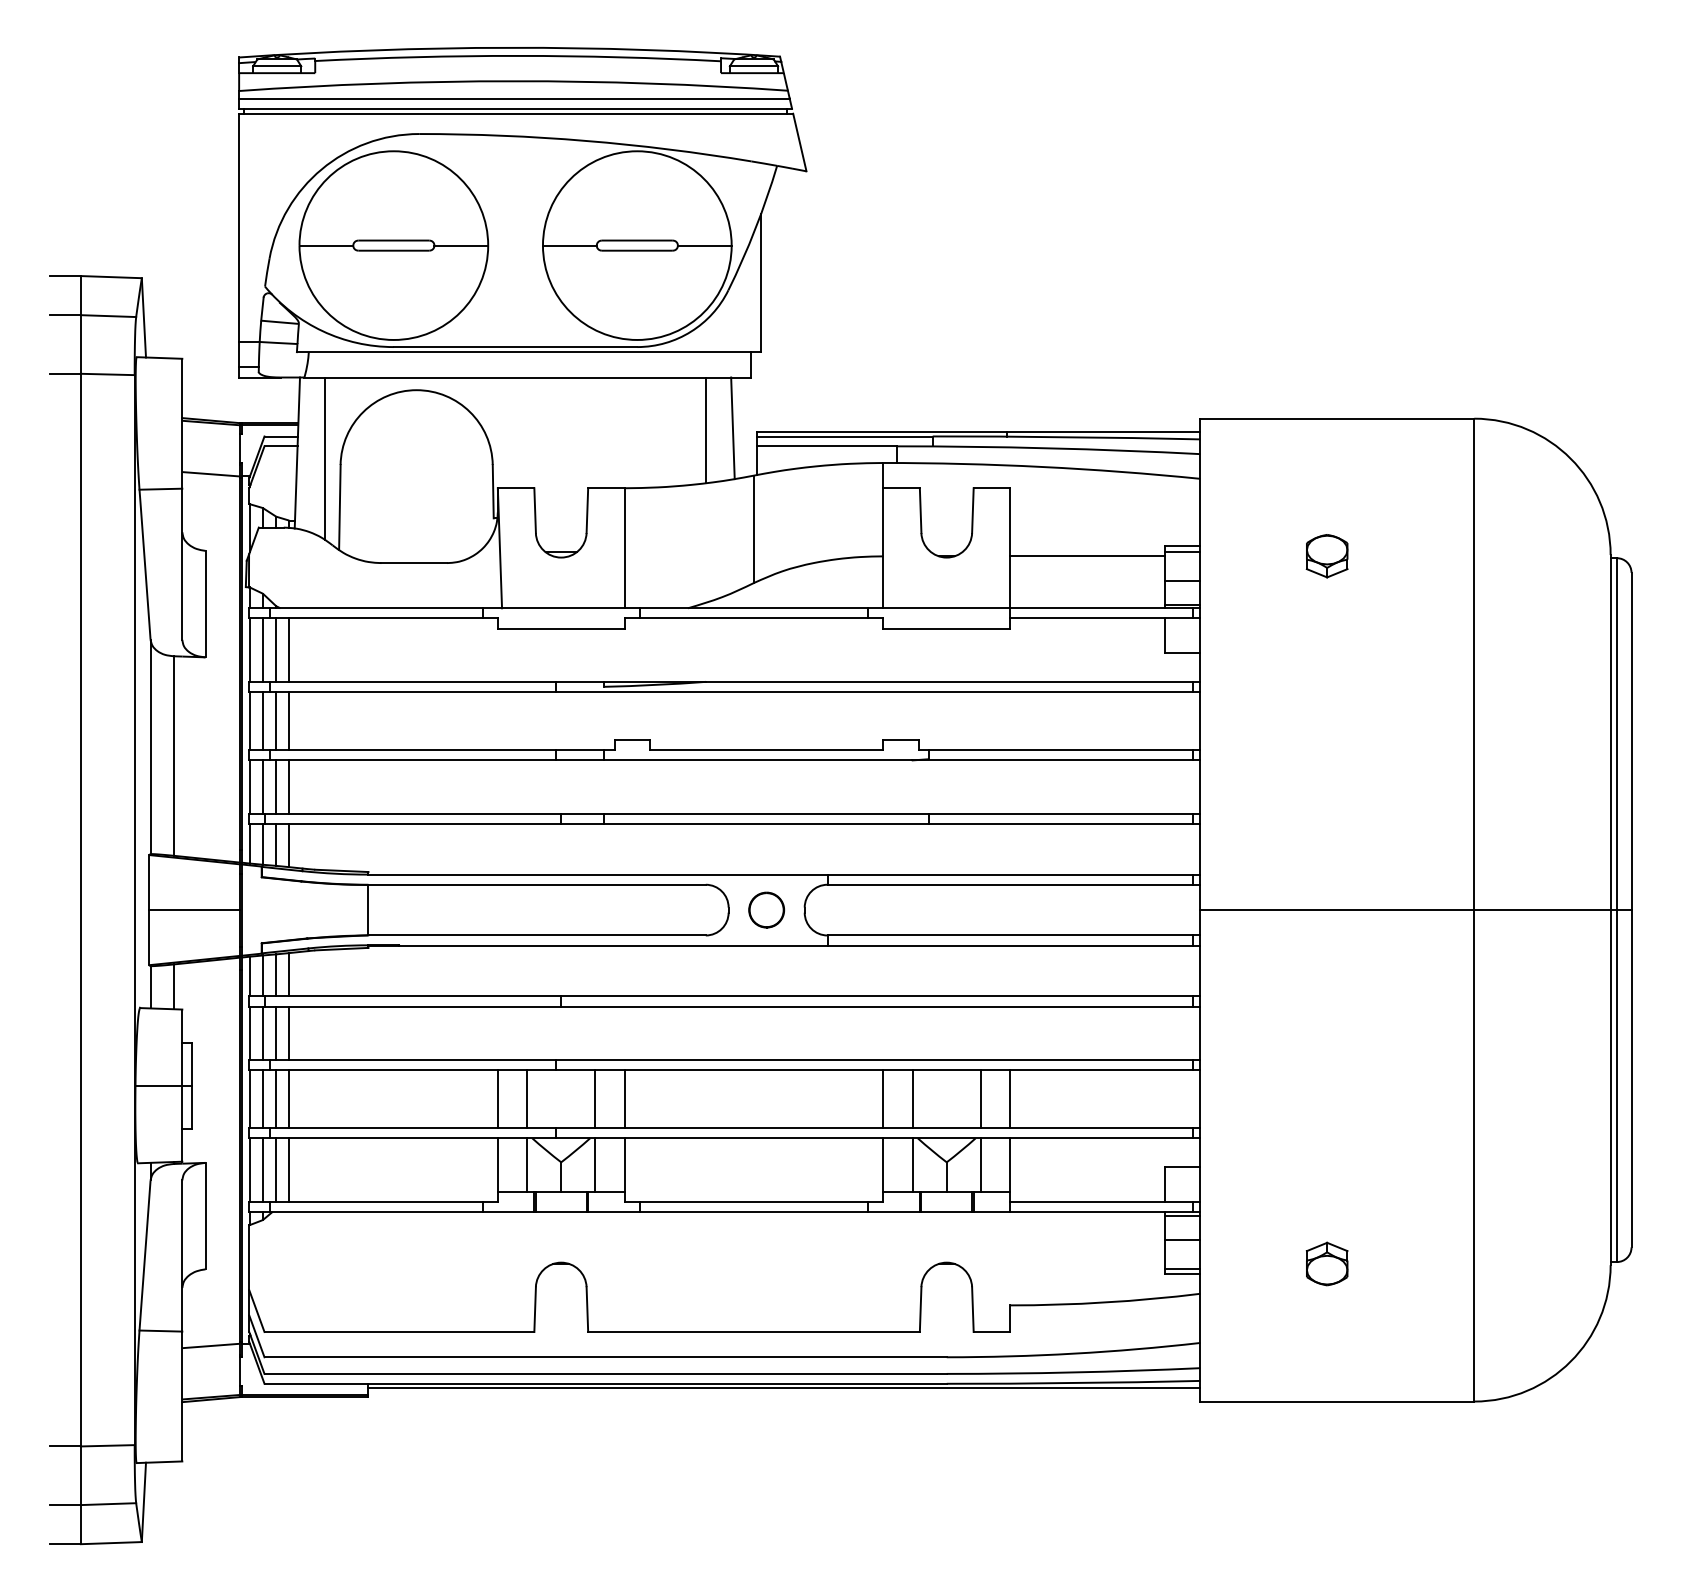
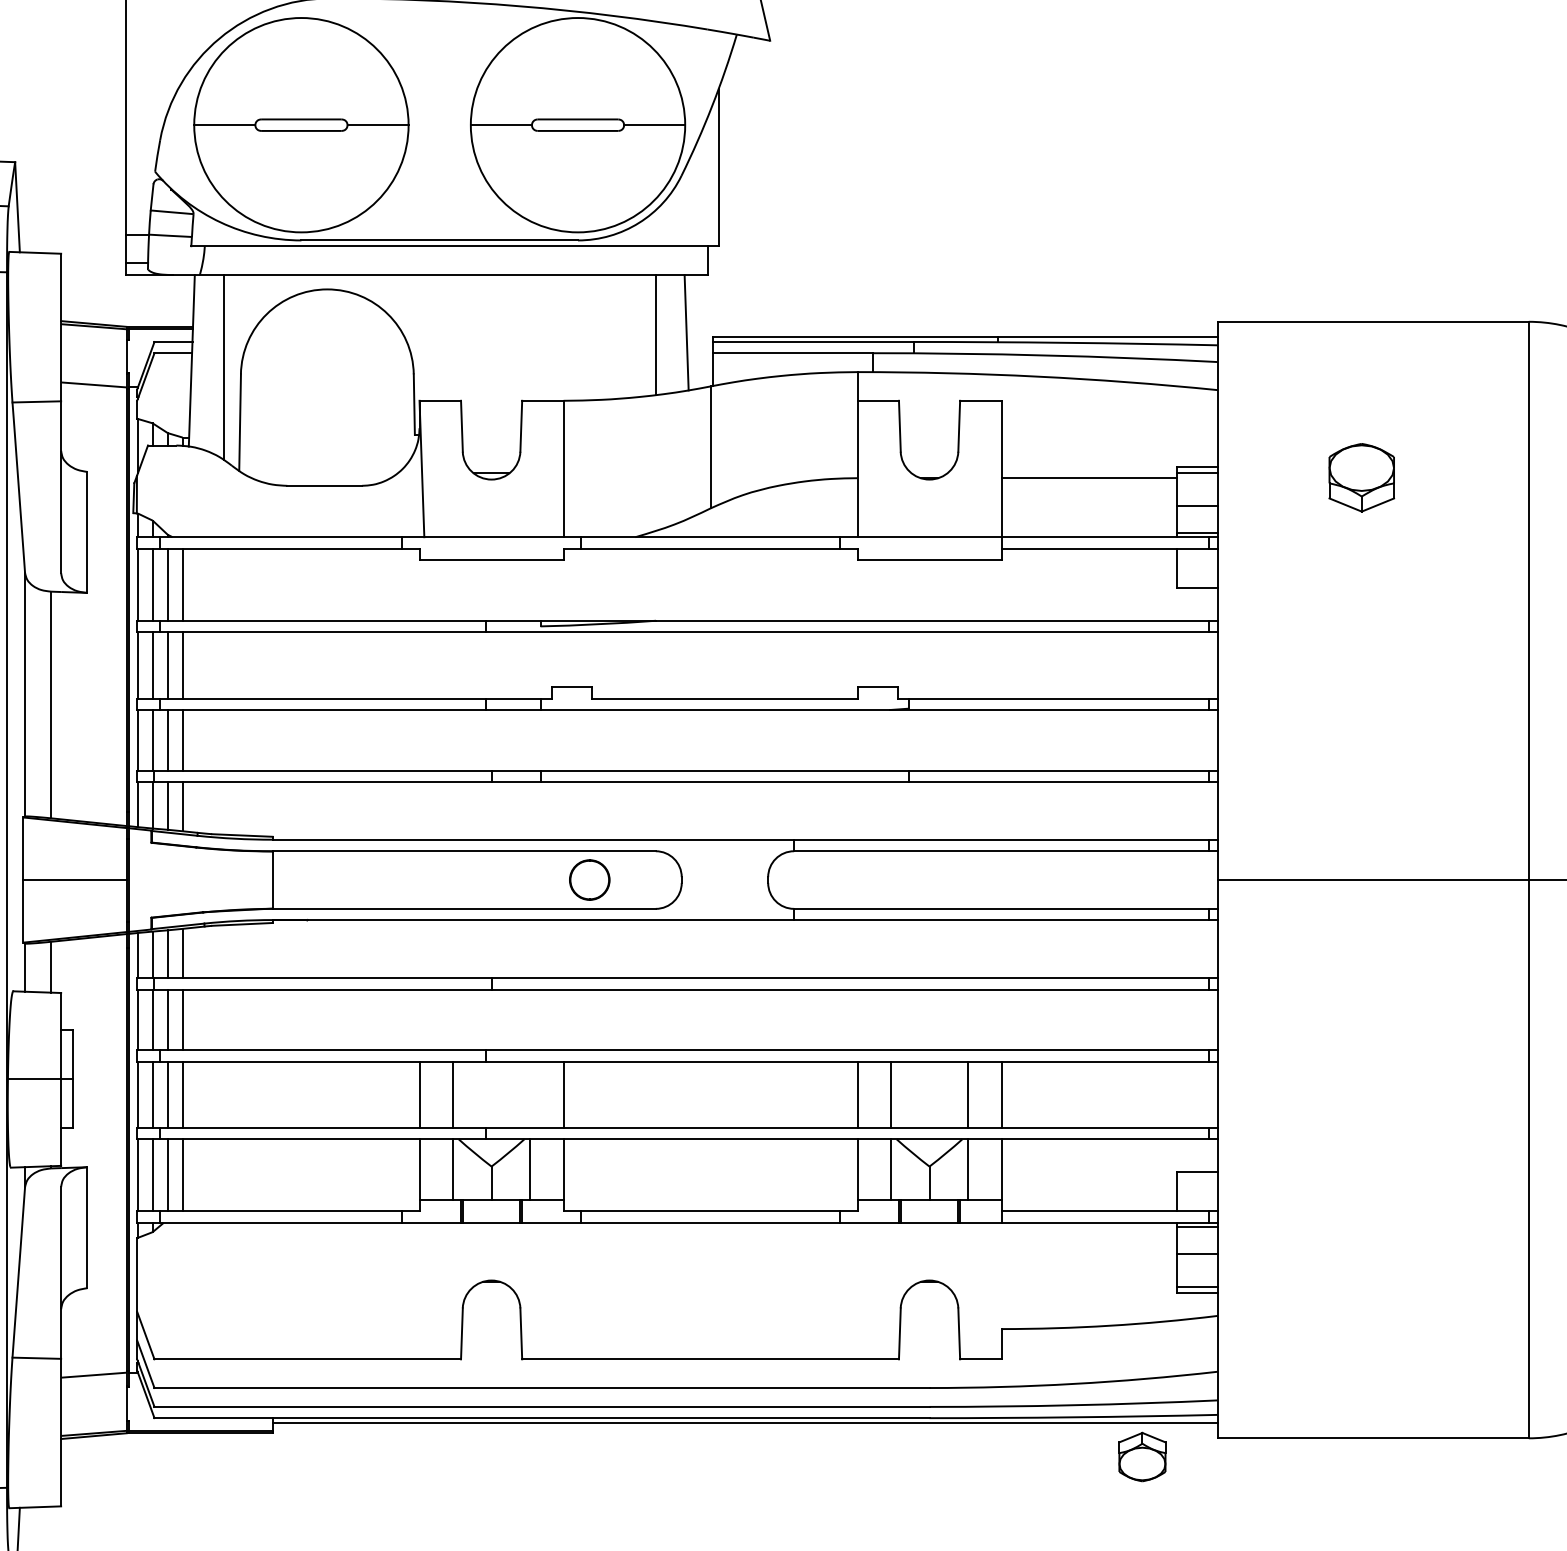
part: (1326, 556) -> (1360, 478), size x1.4
part: (766, 909) -> (589, 879), moved
line: (595, 1098) -> (530, 1094), removed
part: (1326, 1263) -> (1141, 1456), moved

